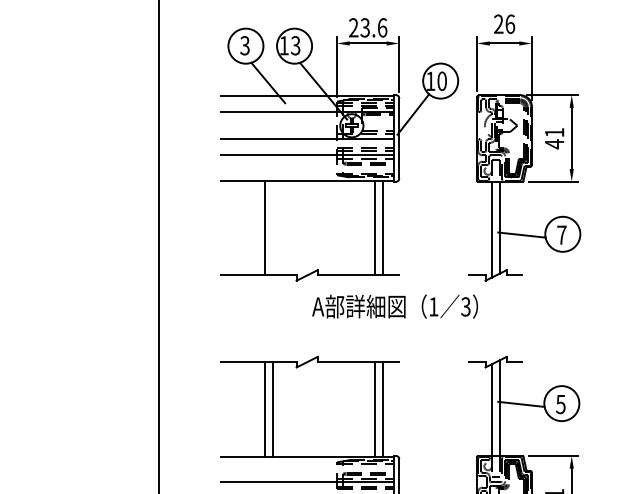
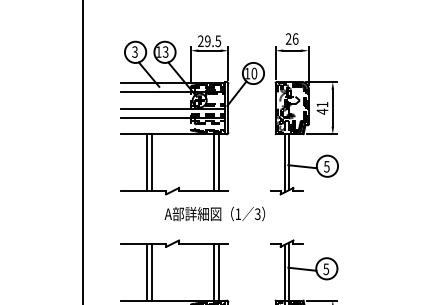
text: (374, 28) -> (213, 41), 23.6 -> 29.5
line: (272, 228) -> (151, 162), added
text: (561, 234) -> (326, 166), 7 -> 5
text: (394, 305) -> (214, 213), moved

